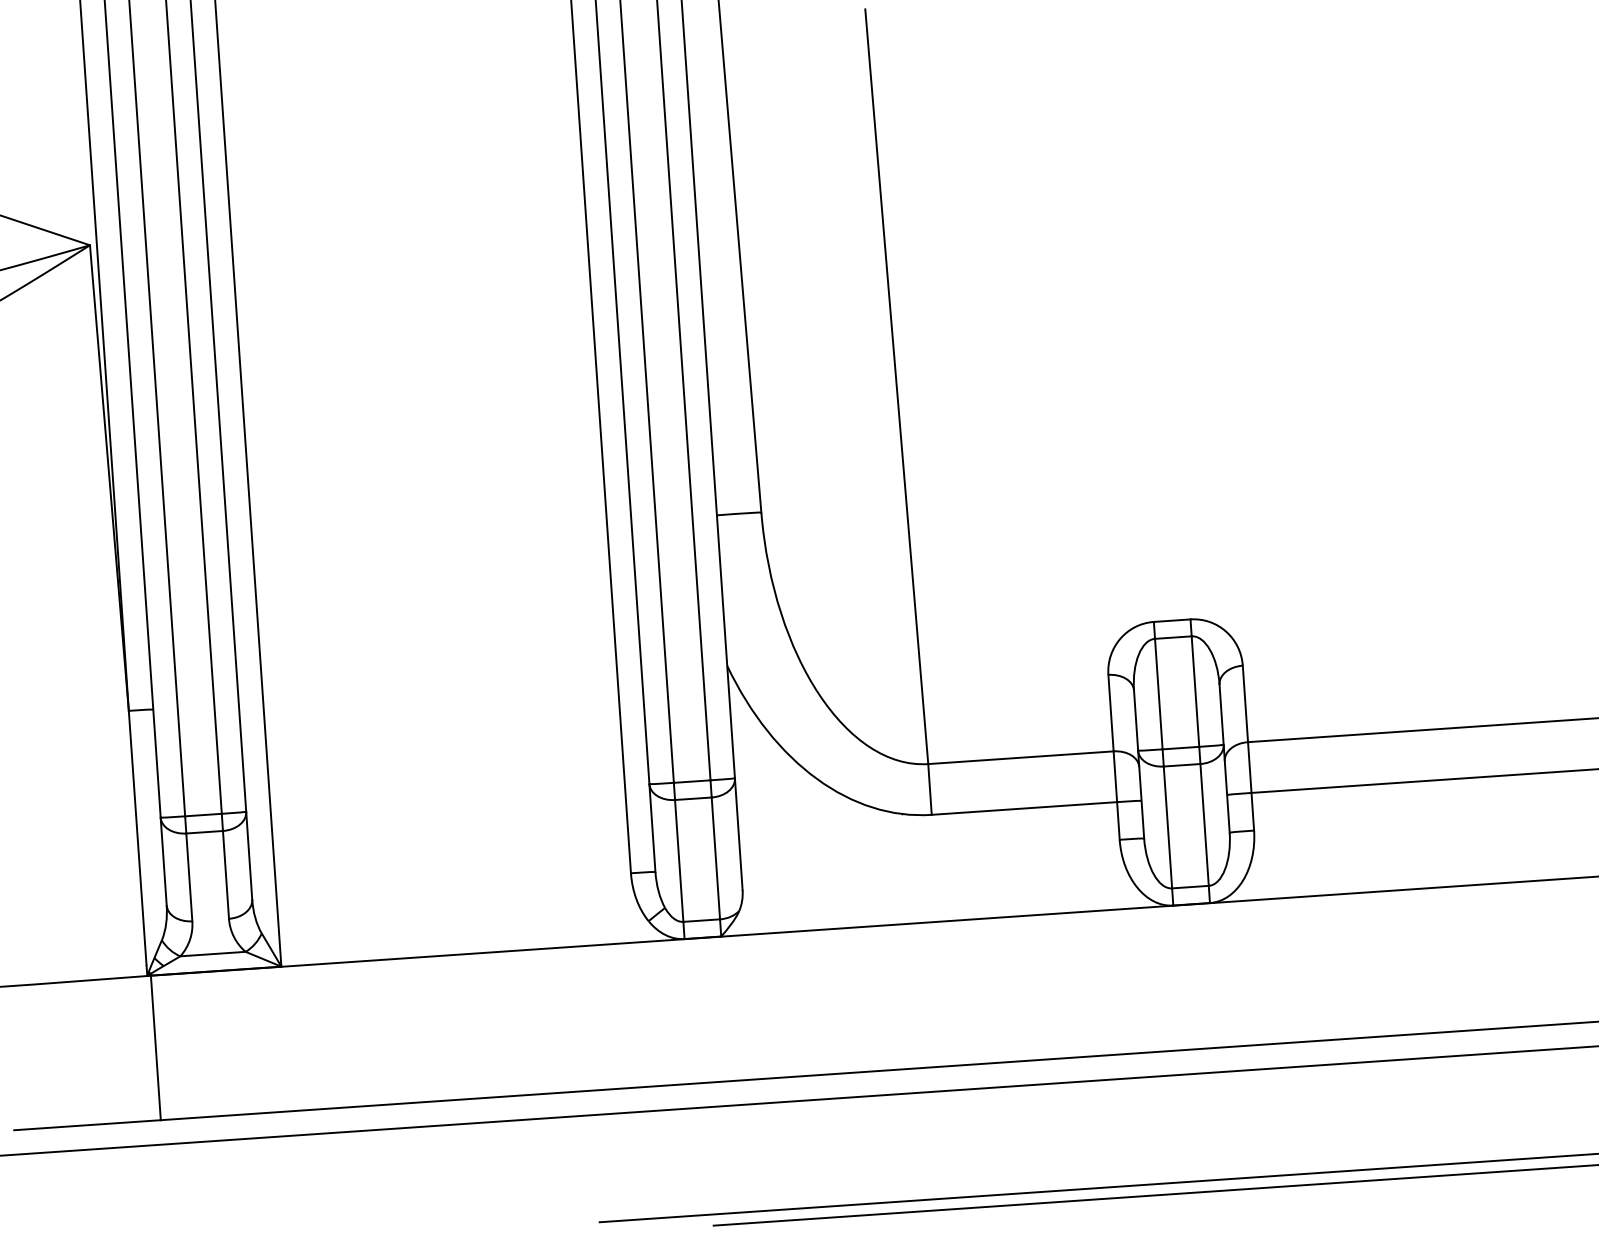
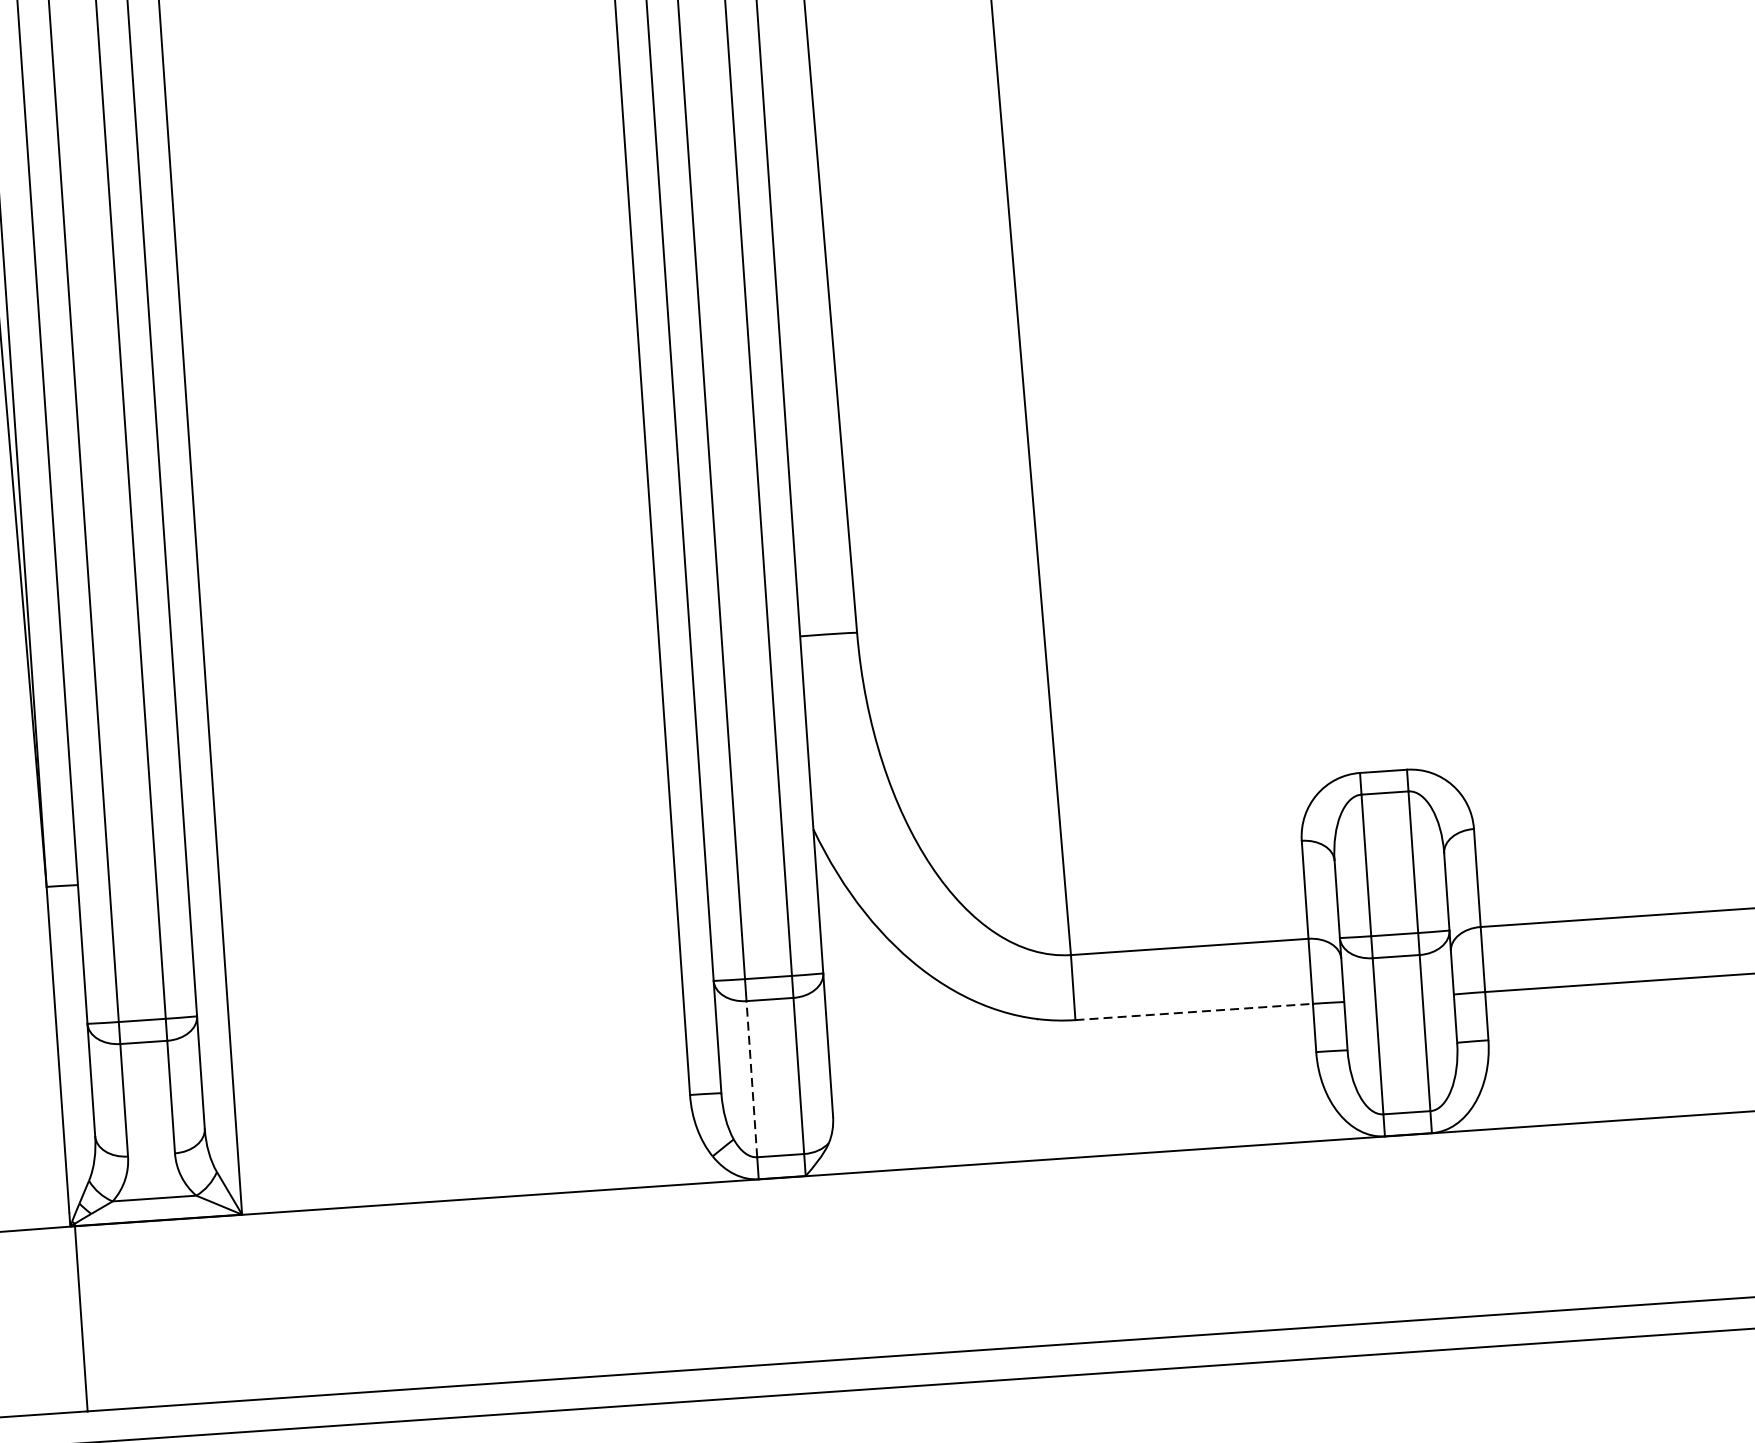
line: (1024, 808) -> (1194, 1011), solid -> dashed
line: (679, 860) -> (752, 1078), solid -> dashed

